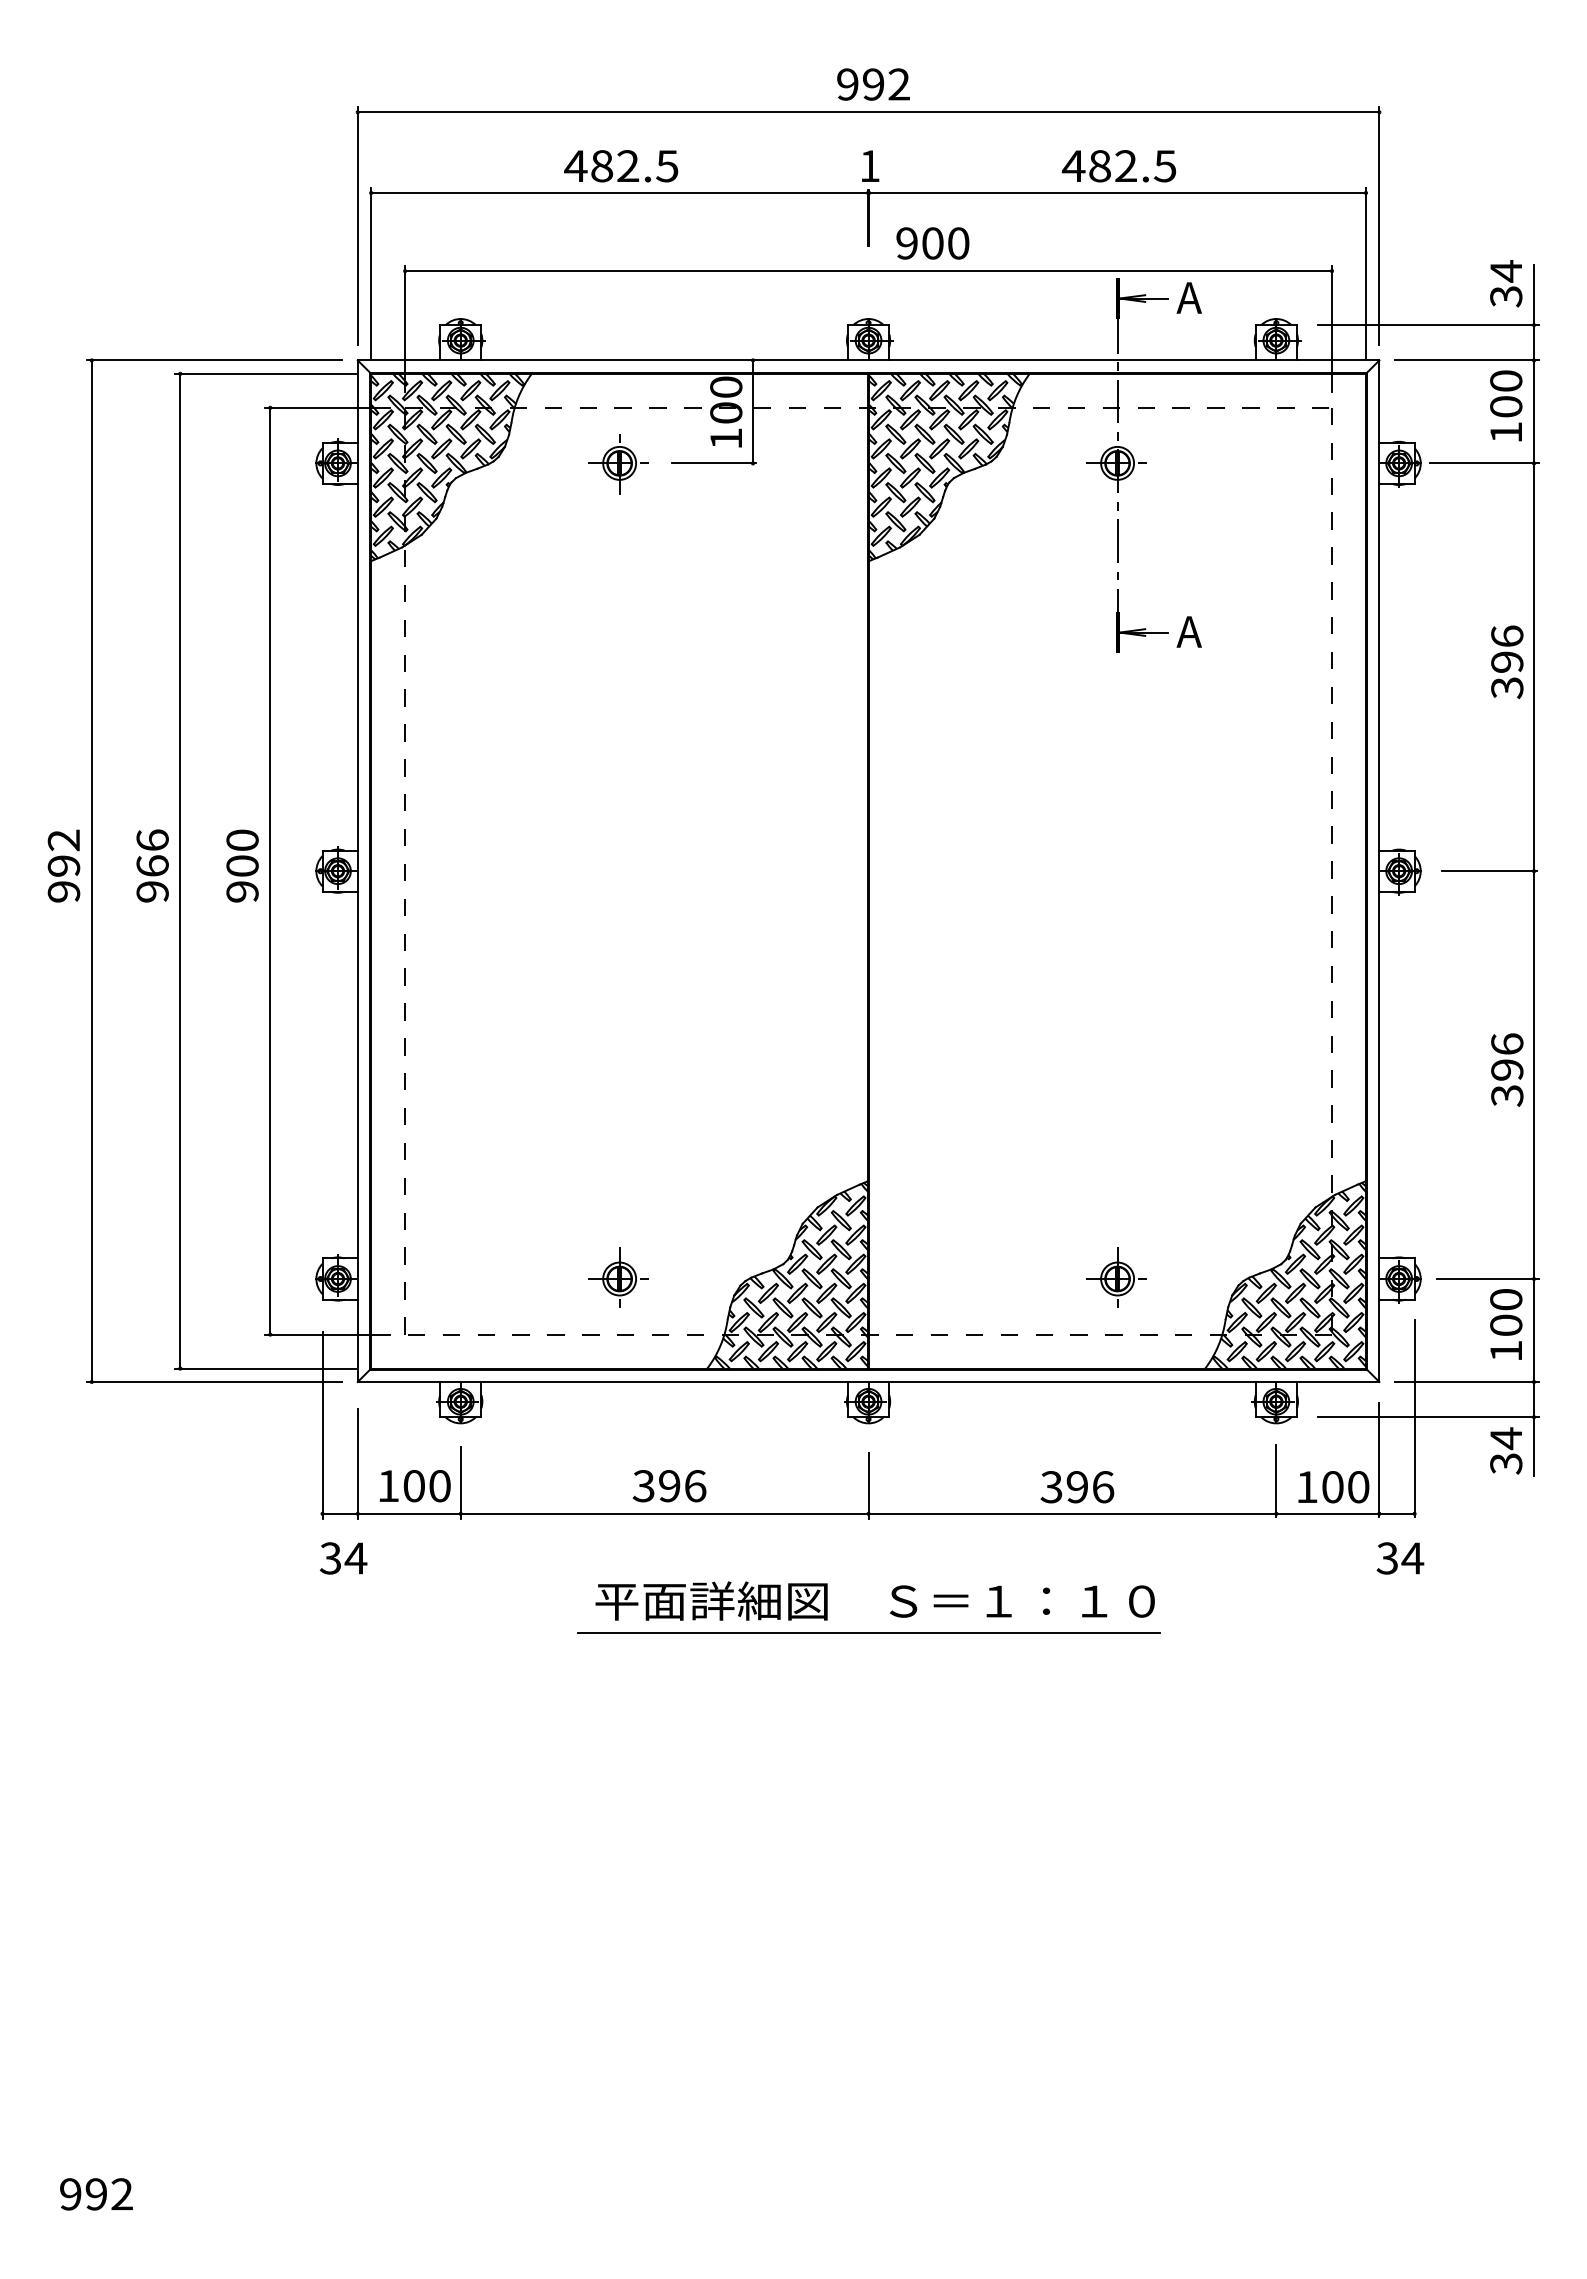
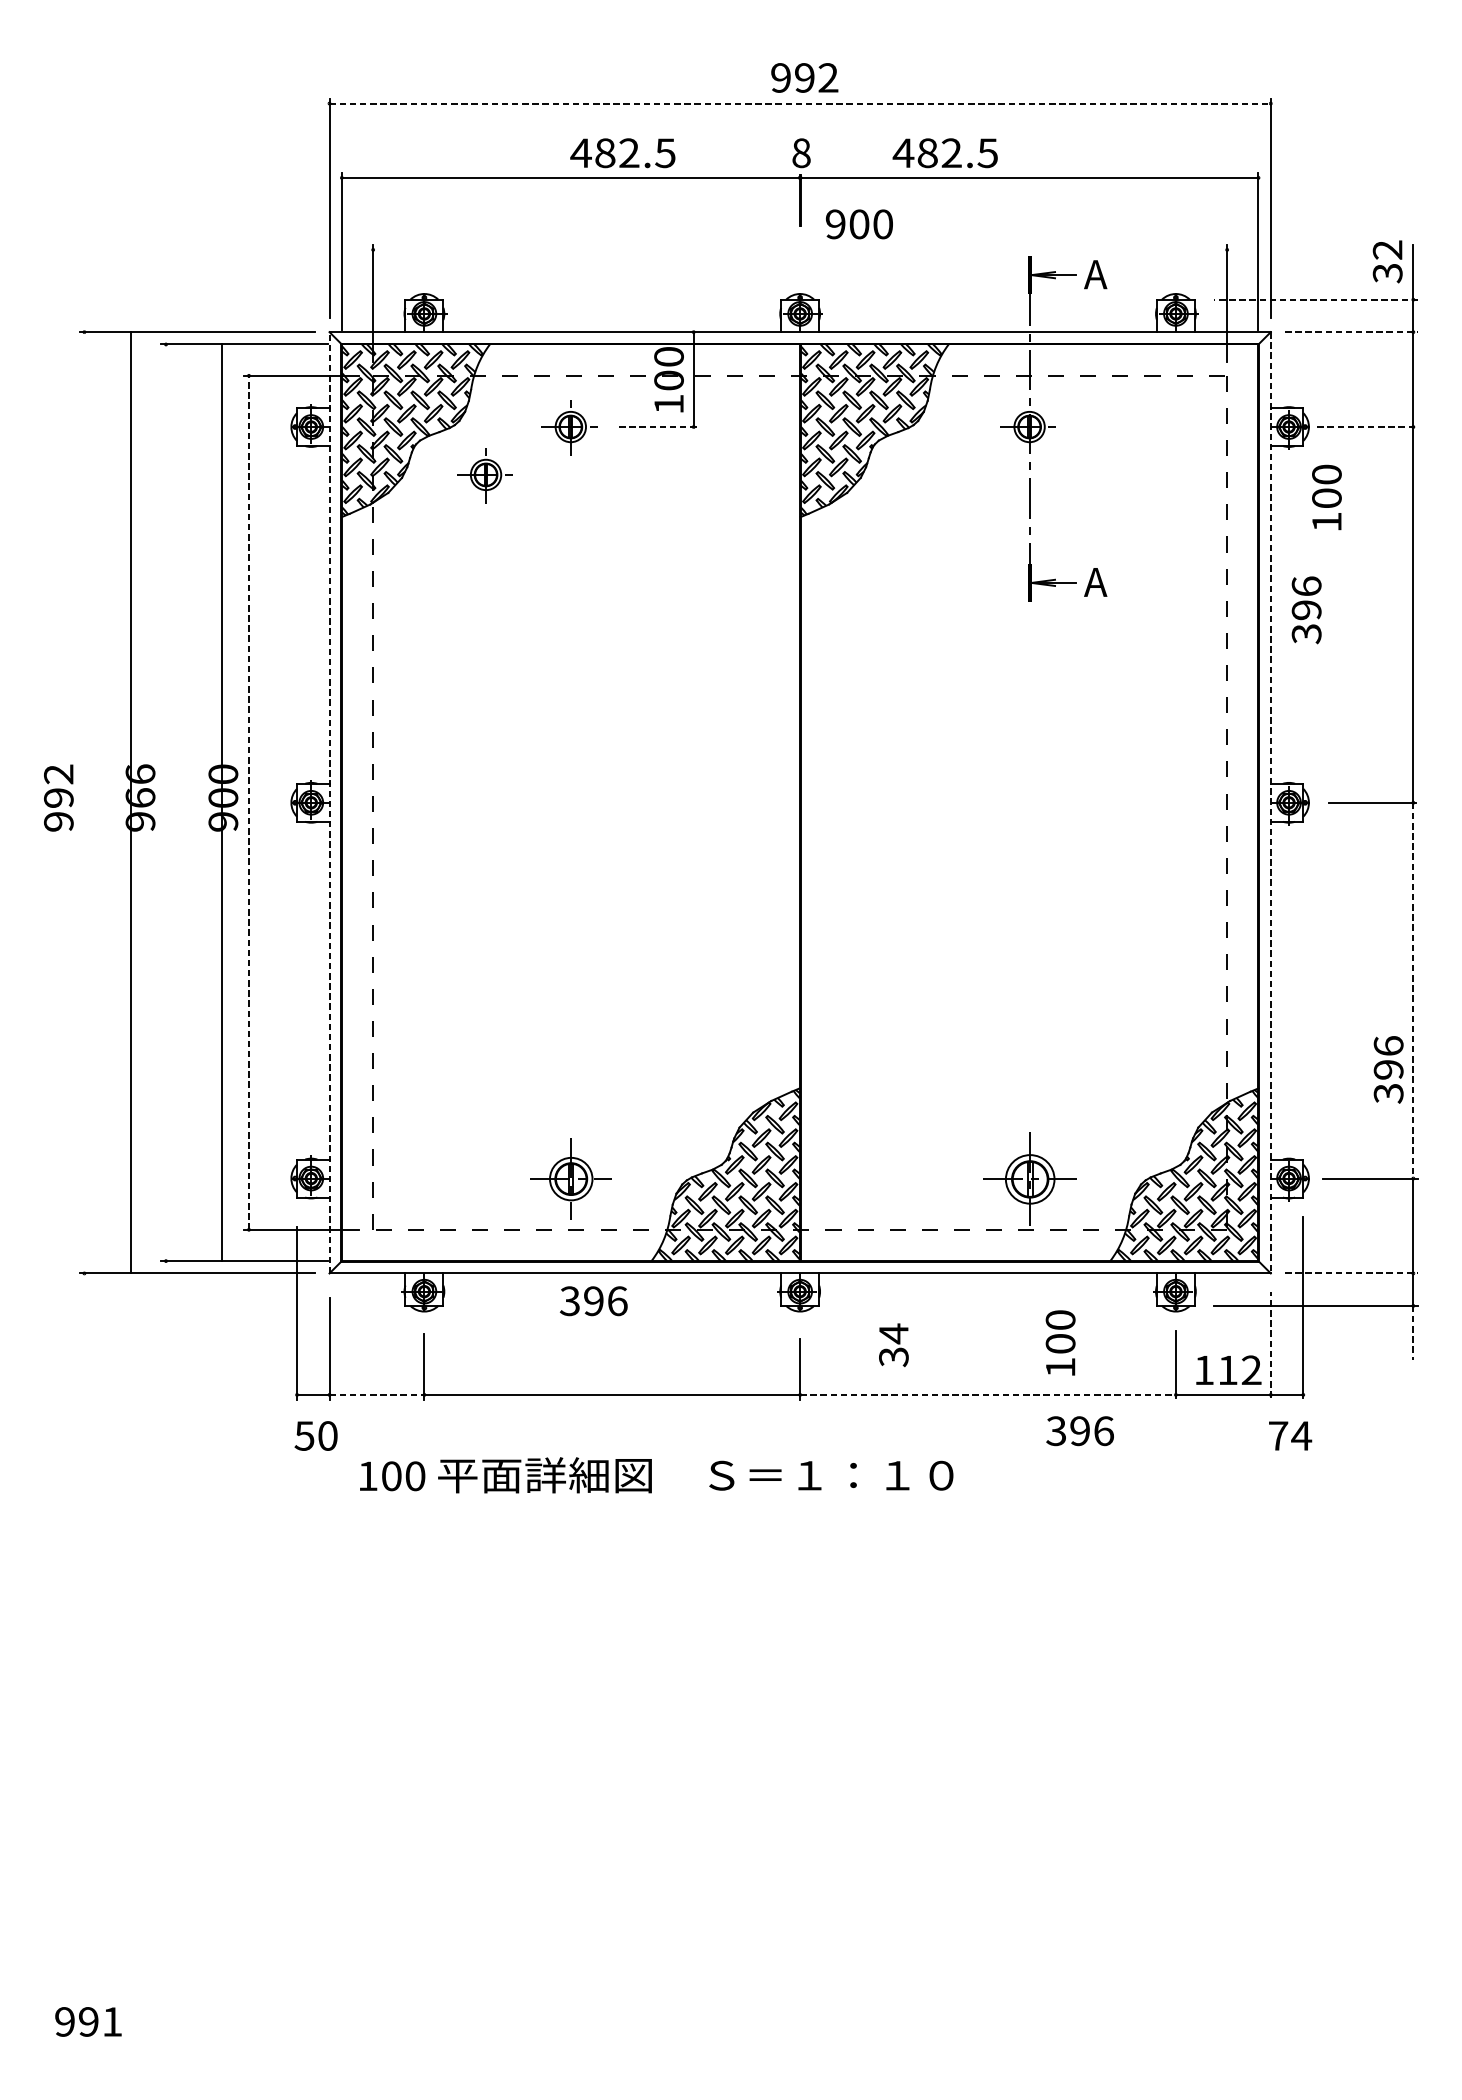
line: (868, 112) -> (800, 103), solid -> dashed
text: (621, 166) -> (623, 153), moved
text: (869, 166) -> (801, 153), 1 -> 8
text: (1118, 166) -> (944, 153), moved
line: (868, 271) -> (800, 250), removed
text: (1505, 271) -> (1387, 250), 34 -> 32
line: (1428, 325) -> (1316, 299), solid -> dashed
line: (1467, 360) -> (1352, 332), solid -> dashed
text: (1506, 405) -> (1327, 497), moved
line: (714, 463) -> (658, 427), solid -> dashed
line: (1484, 463) -> (1367, 427), solid -> dashed
part: (526, 516) -> (484, 475), added
text: (1507, 662) -> (1306, 610), moved
line: (180, 870) -> (222, 802), moved
line: (270, 870) -> (249, 802), solid -> dashed
line: (91, 871) -> (131, 803), moved
line: (357, 871) -> (329, 803), solid -> dashed
line: (1379, 871) -> (1270, 803), solid -> dashed
text: (1507, 1069) -> (1388, 1069), moved
line: (1534, 1075) -> (1413, 991), solid -> dashed
part: (618, 1277) -> (569, 1177), size x1.4
part: (1116, 1277) -> (1028, 1177), size x1.6
text: (1506, 1324) -> (1060, 1343), moved
line: (1467, 1382) -> (1352, 1273), solid -> dashed
line: (1534, 1446) -> (1413, 1332), solid -> dashed
text: (1506, 1450) -> (894, 1344), moved
line: (1379, 1459) -> (1270, 1344), solid -> dashed
text: (415, 1486) -> (392, 1476), moved
text: (669, 1486) -> (593, 1301), moved
text: (1077, 1487) -> (1080, 1431), moved
text: (1345, 1487) -> (1239, 1370), 100 -> 112
line: (409, 1513) -> (377, 1394), solid -> dashed
line: (1072, 1513) -> (988, 1394), solid -> dashed
text: (343, 1558) -> (316, 1436), 34 -> 50
text: (1387, 1558) -> (1278, 1436), 34 -> 74
text: (874, 1600) -> (695, 1474), moved
line: (868, 1633) -> (800, 1505), removed
text: (121, 2193) -> (111, 2021), 992 -> 991

